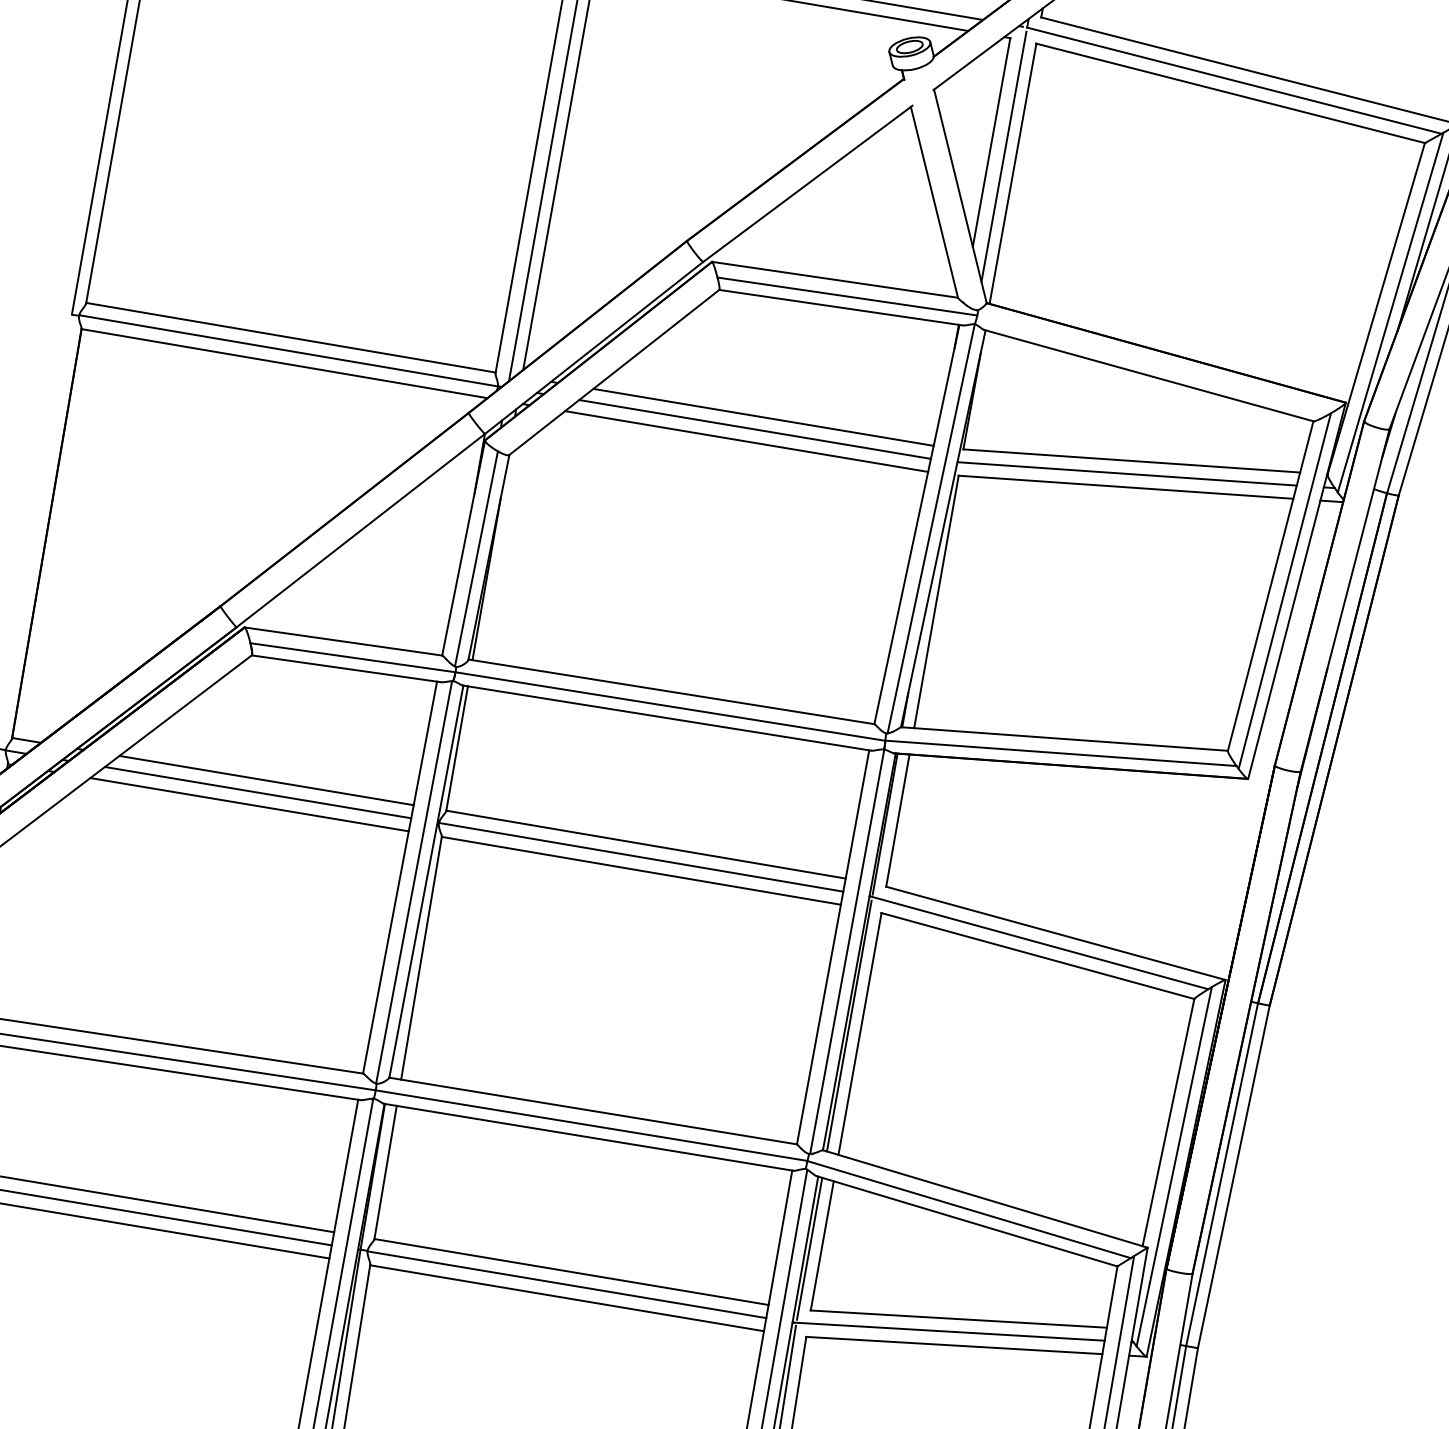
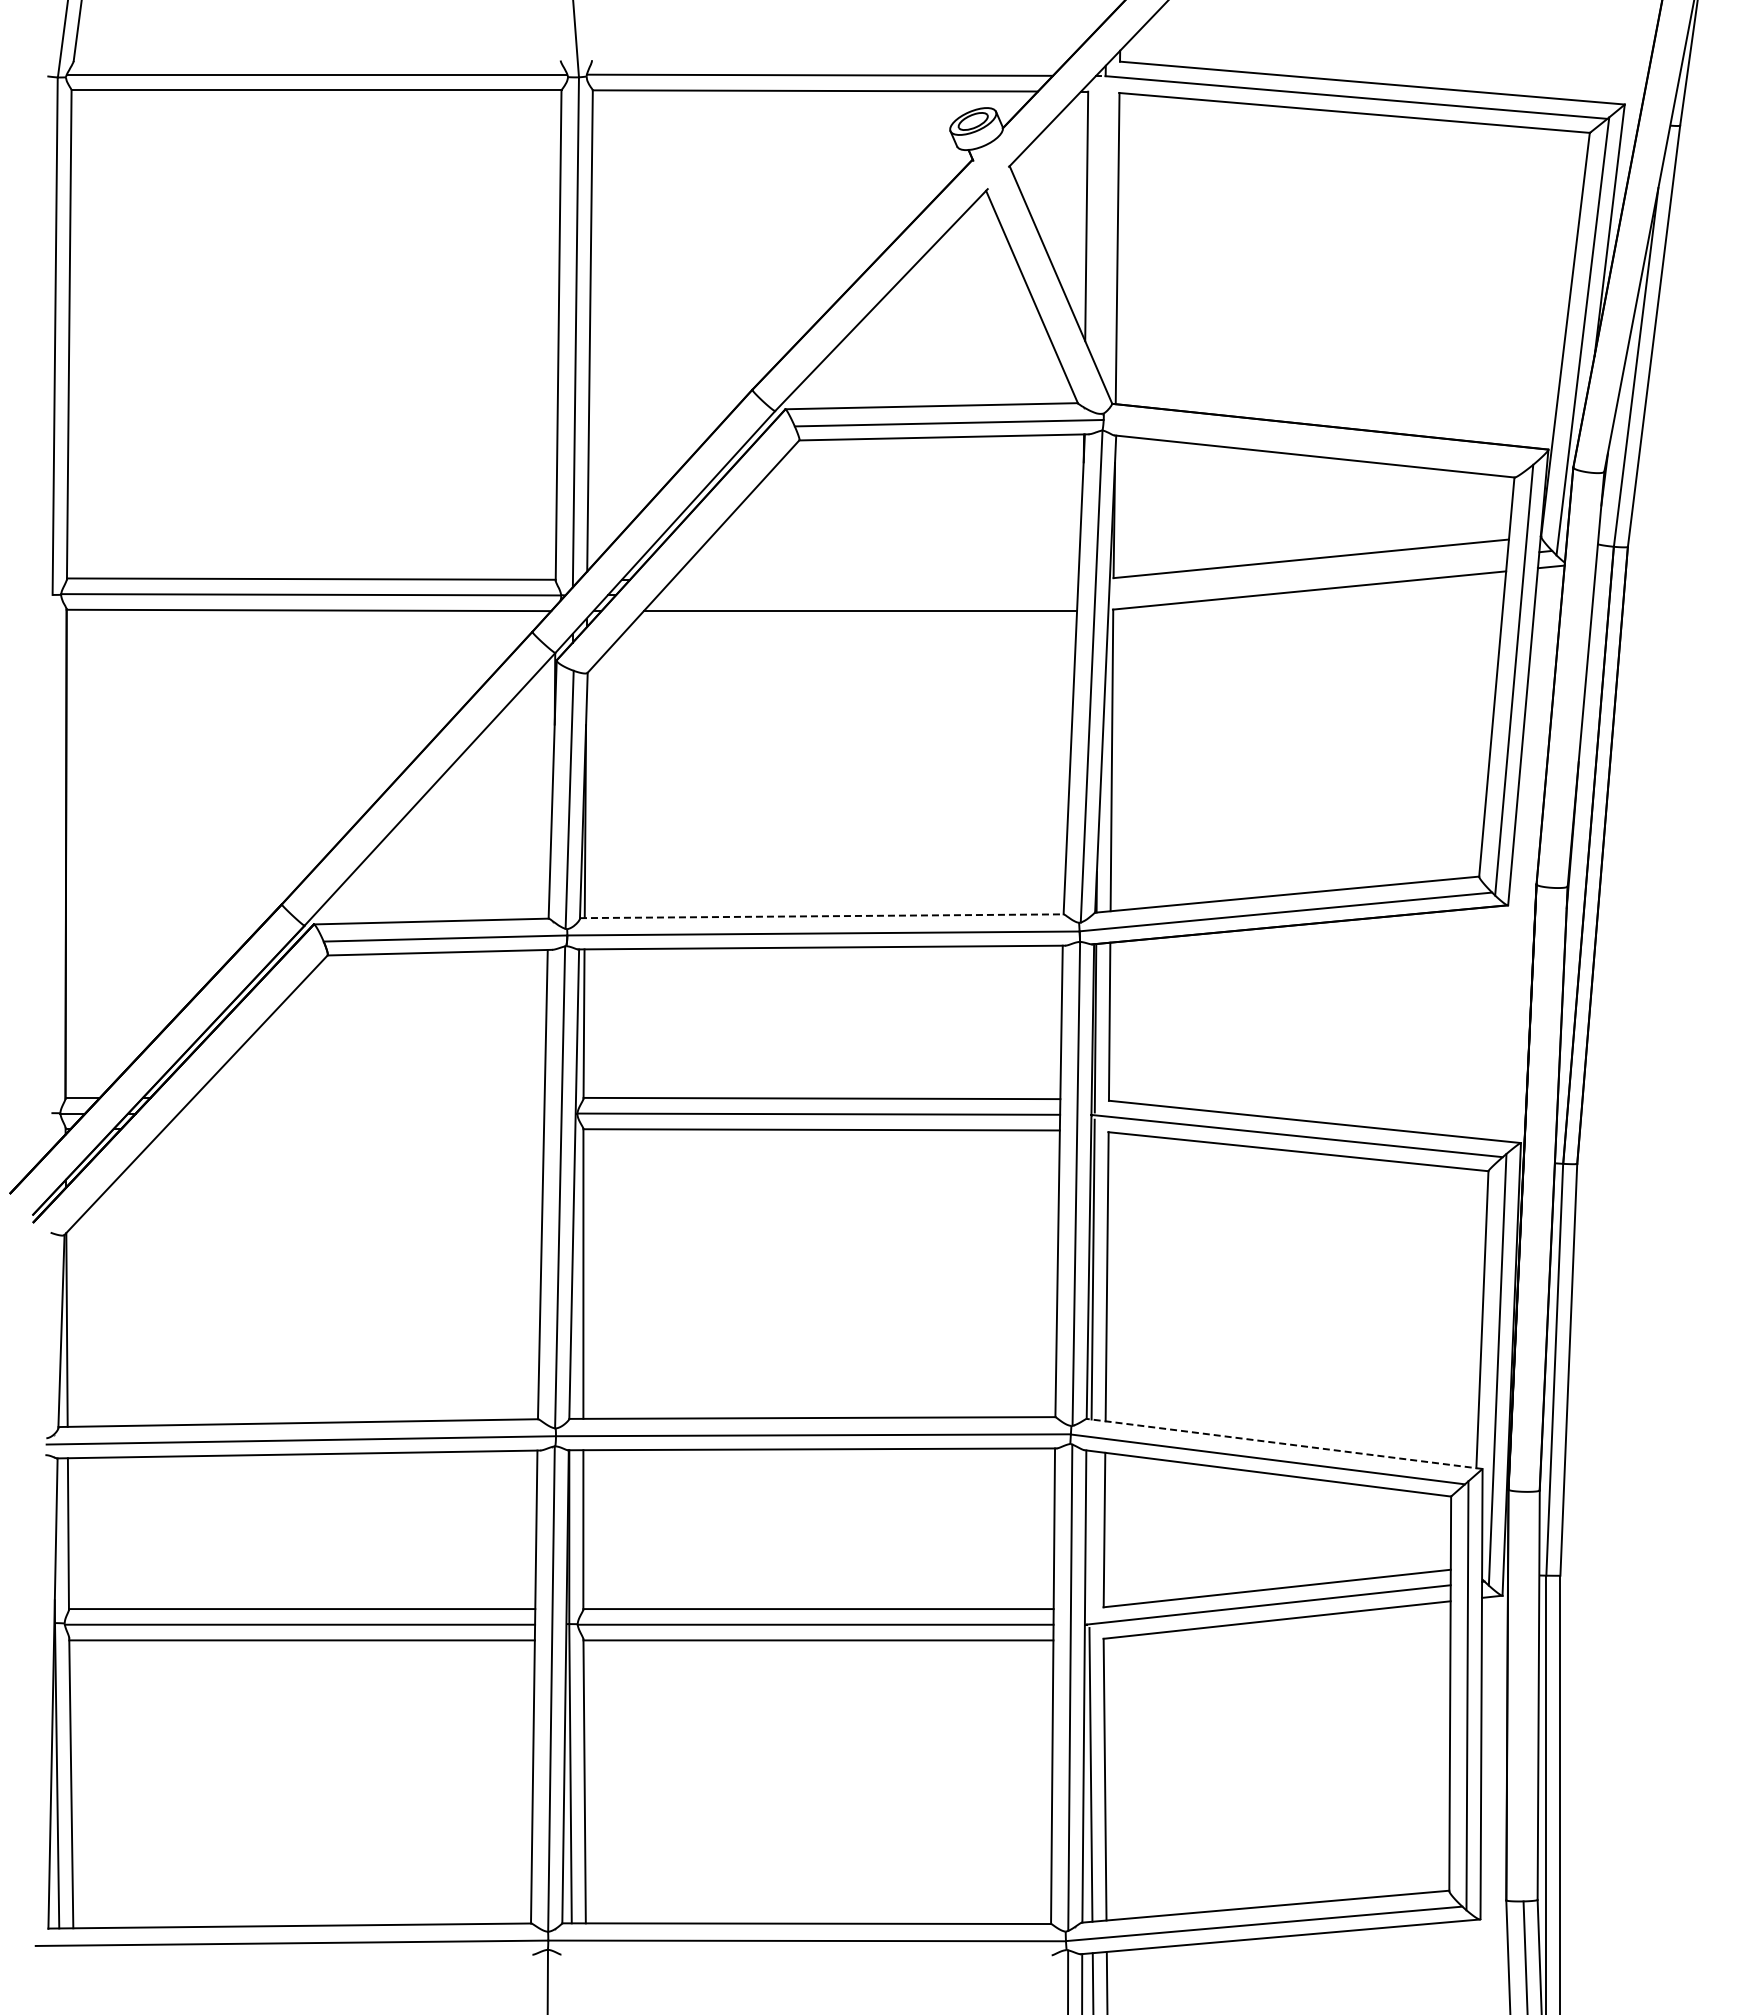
line: (1003, 156) -> (1103, 230), removed
line: (763, 417) -> (875, 579), removed
line: (754, 429) -> (867, 595), removed
line: (1127, 473) -> (1308, 574), removed
line: (671, 692) -> (821, 916), solid -> dashed
line: (266, 780) -> (368, 1097), removed
line: (258, 792) -> (361, 1113), removed
line: (249, 805) -> (354, 1129), removed
line: (985, 1198) -> (1284, 1443), solid -> dashed
line: (809, 1248) -> (1090, 1535), removed

